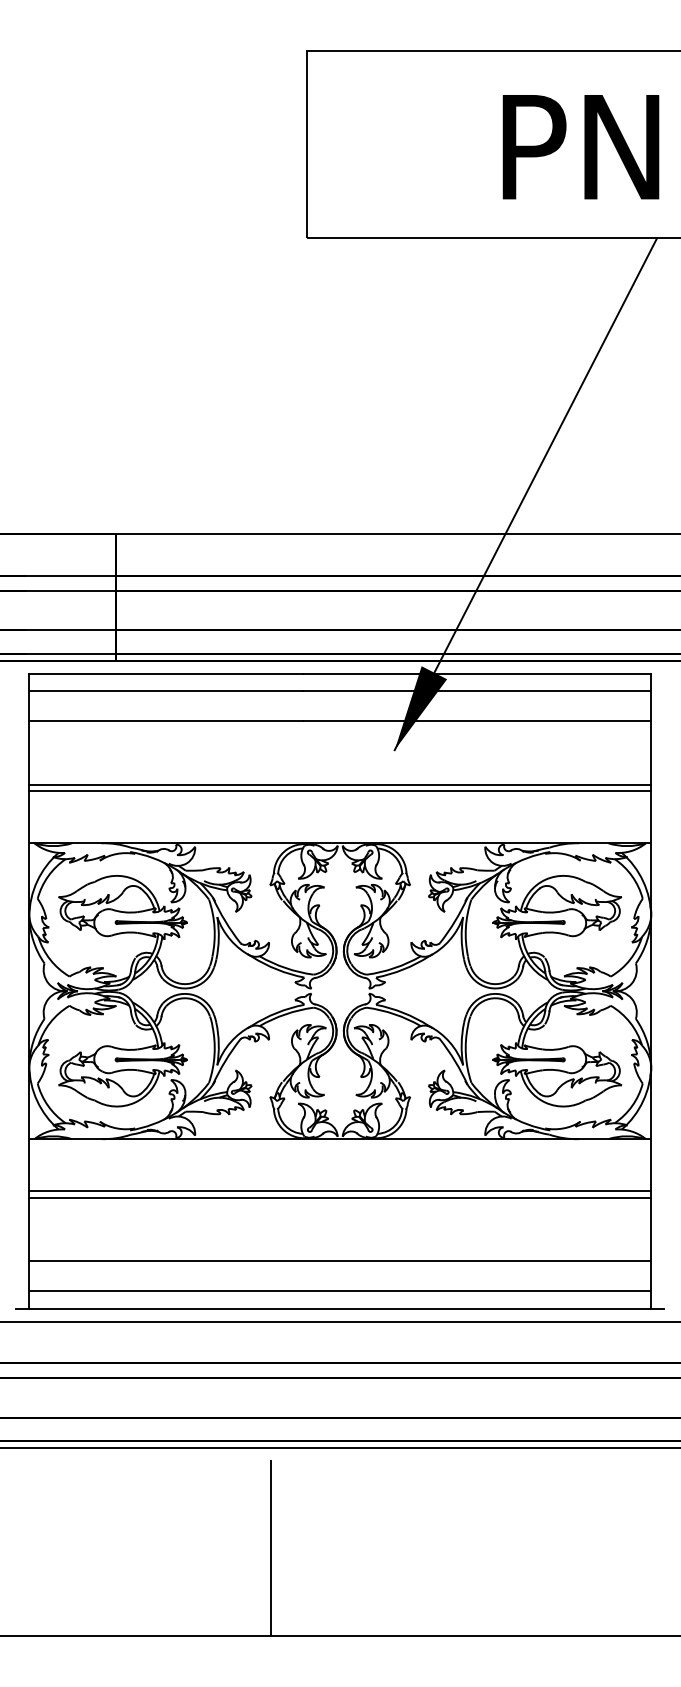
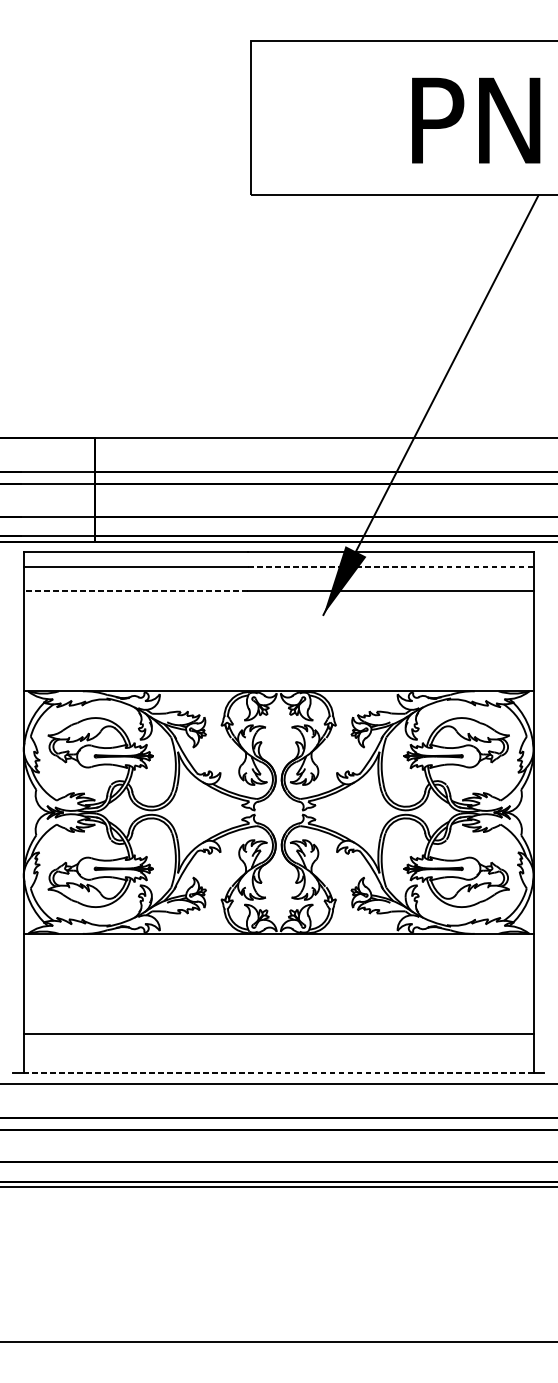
line: (477, 691) -> (391, 566), solid -> dashed
line: (166, 721) -> (136, 591), solid -> dashed
line: (340, 784) -> (279, 643), removed
line: (340, 791) -> (279, 648), removed
line: (340, 1191) -> (279, 976), removed
line: (340, 1197) -> (279, 981), removed
line: (340, 1291) -> (279, 1058), removed
line: (339, 1308) -> (278, 1072), solid -> dashed
line: (271, 1548) -> (222, 1269), removed

